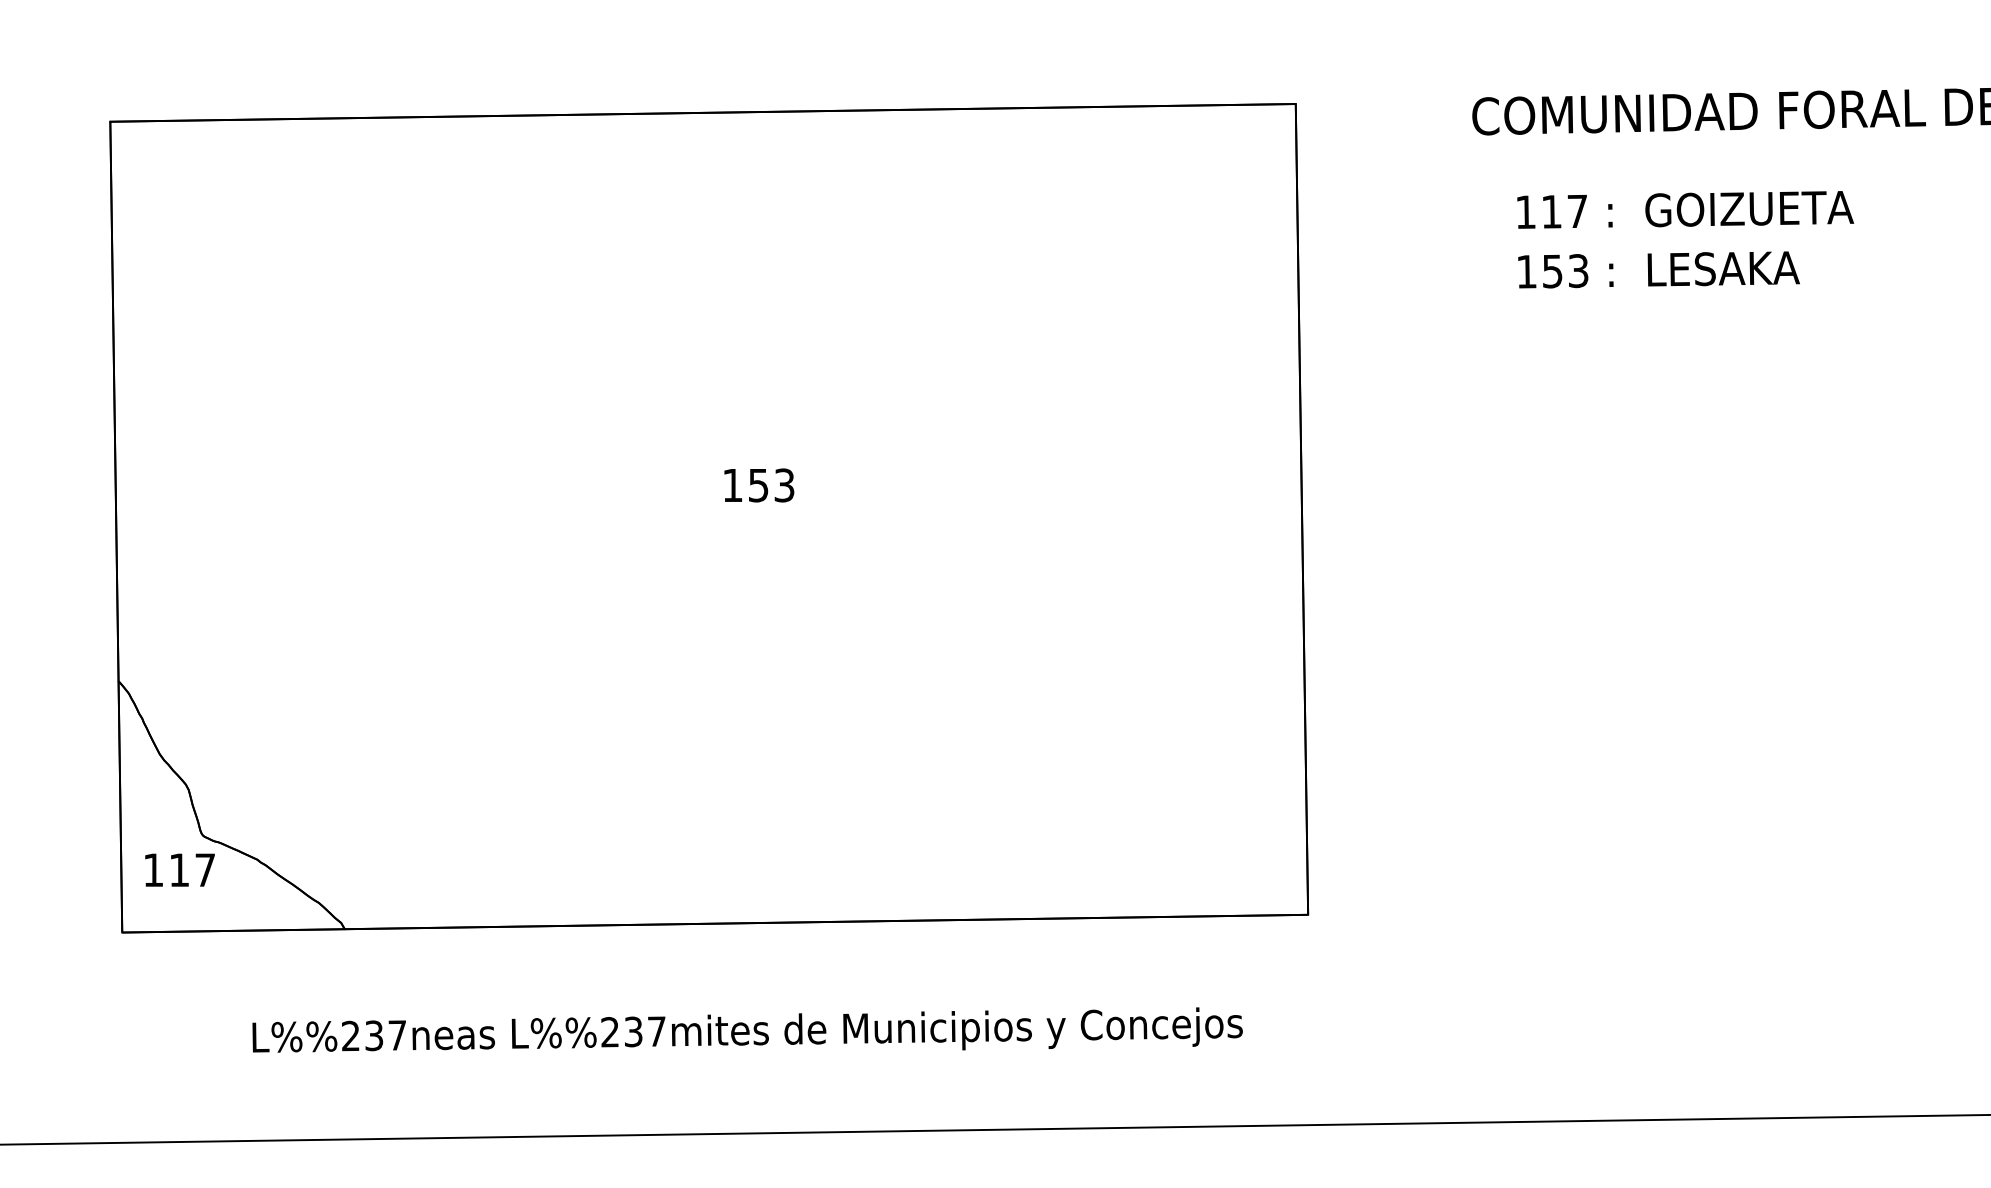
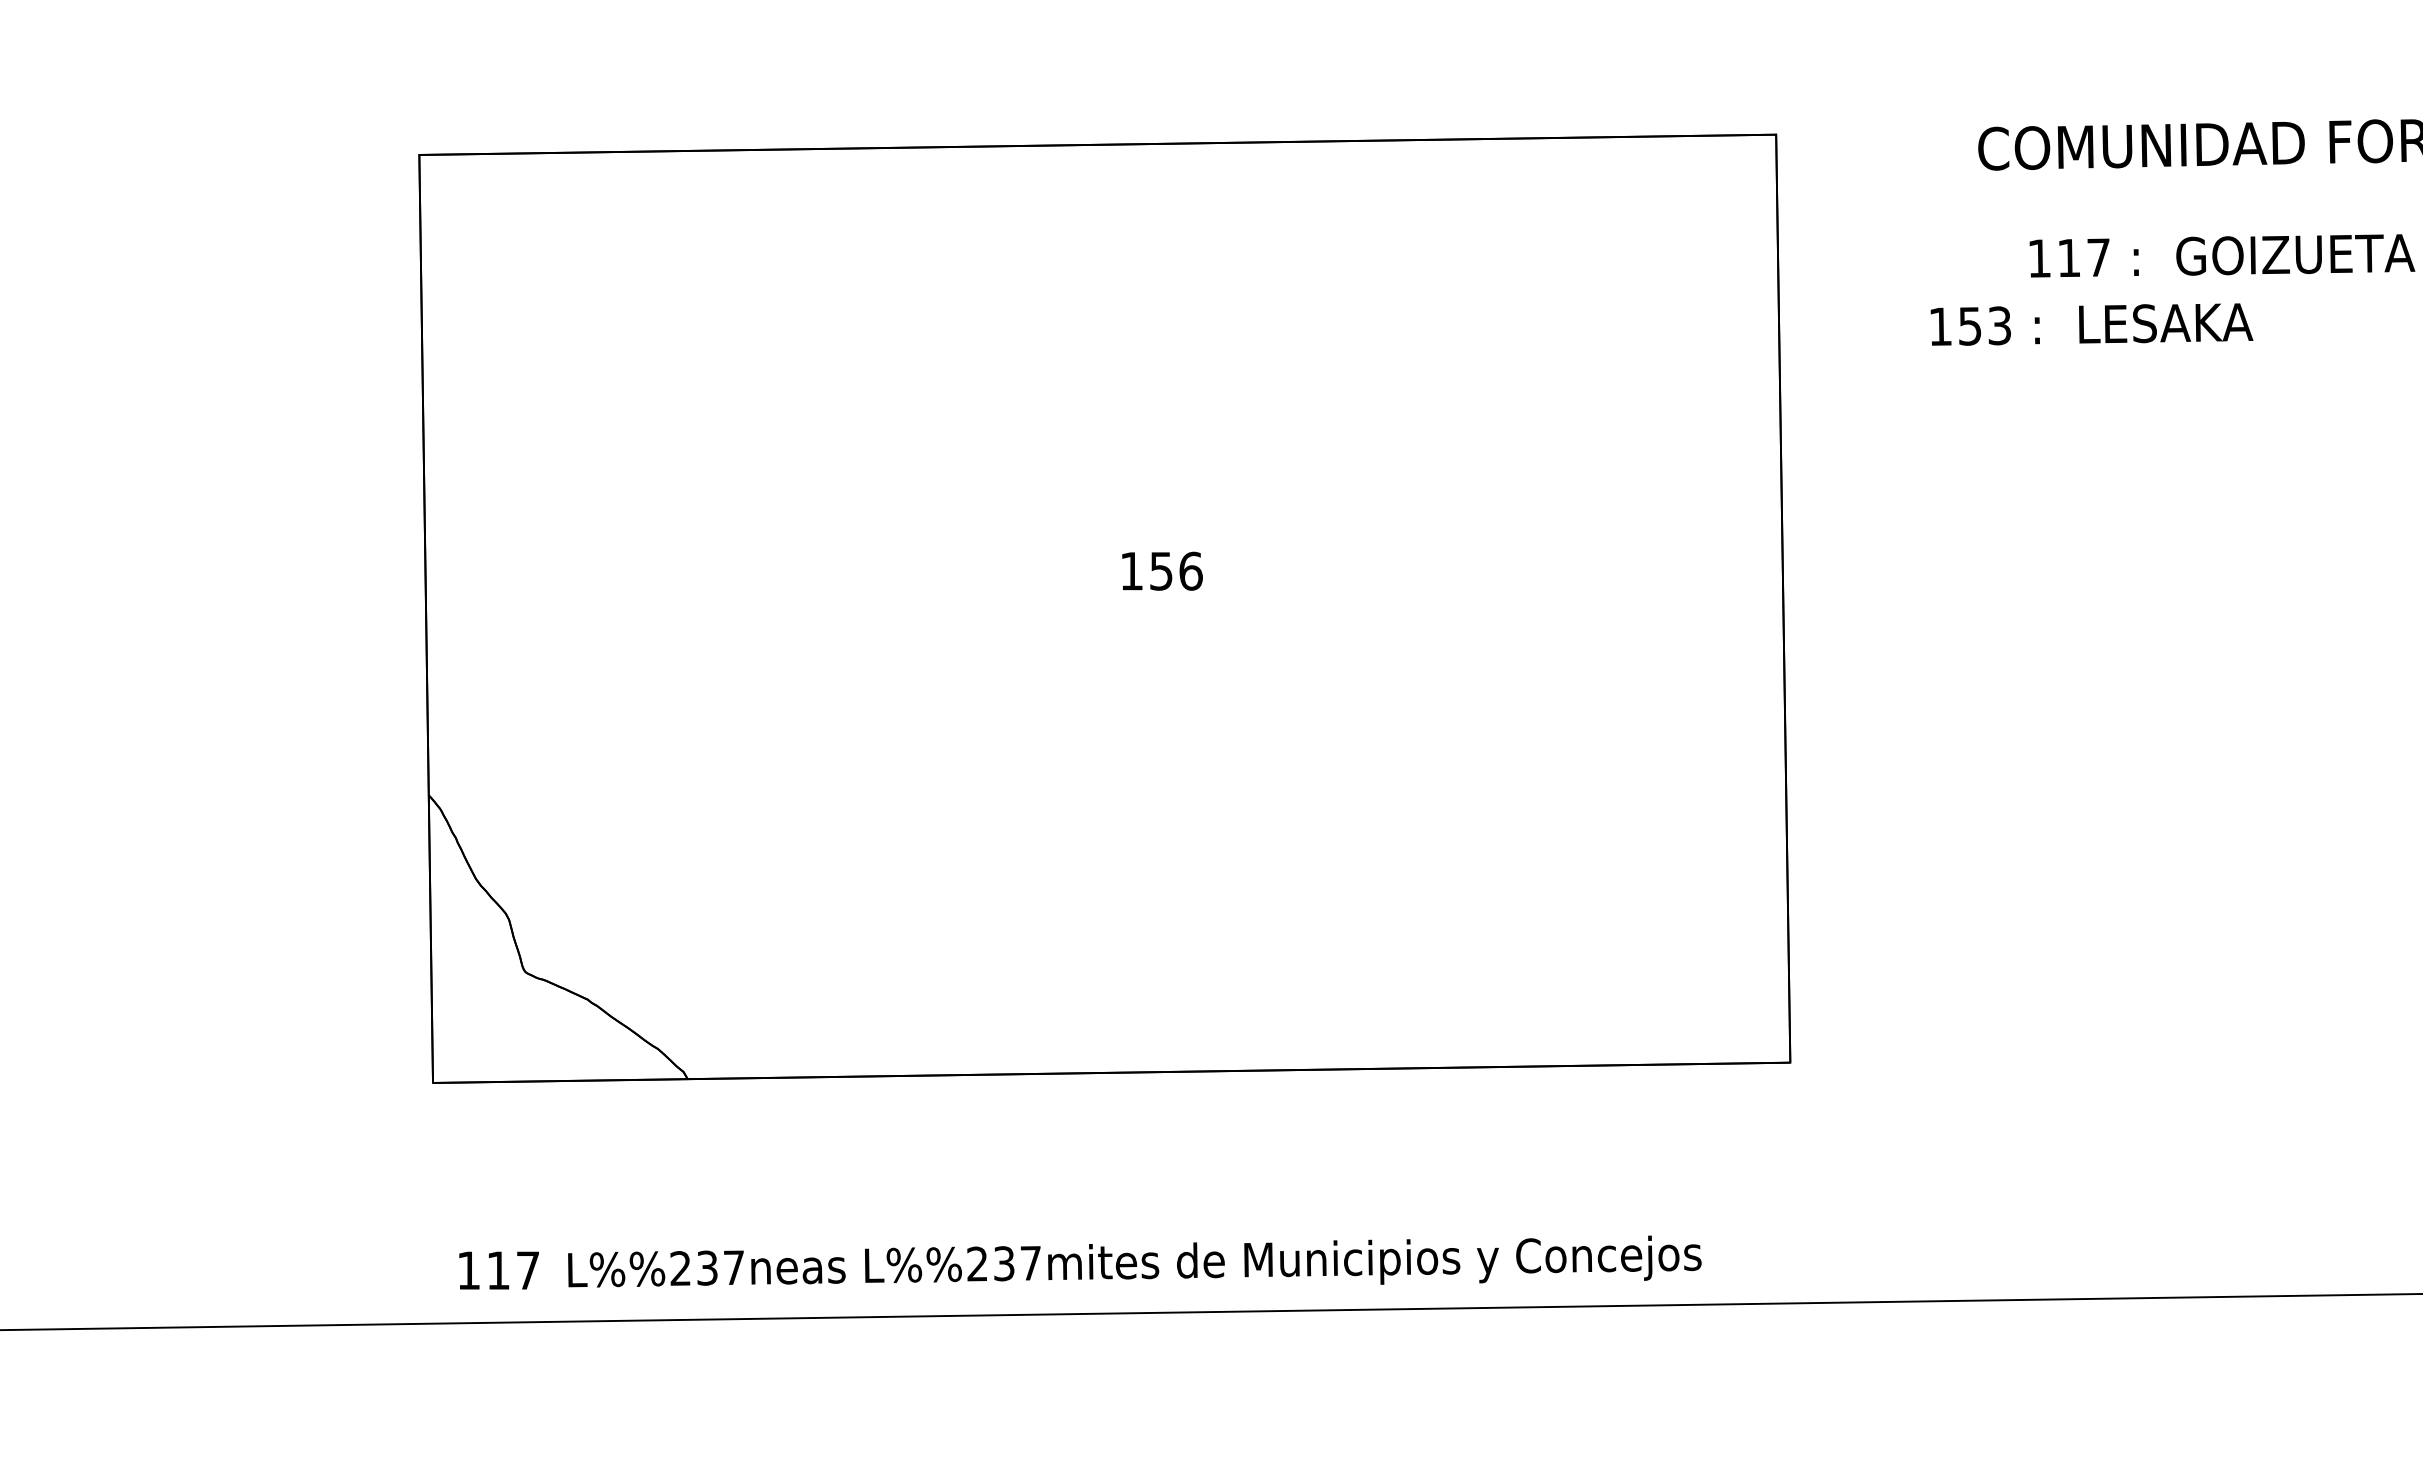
text: (1658, 269) -> (2091, 324), moved
text: (784, 484) -> (1190, 570), 153 -> 156
text: (179, 870) -> (498, 1270), moved
text: (747, 1029) -> (1134, 1261), moved

